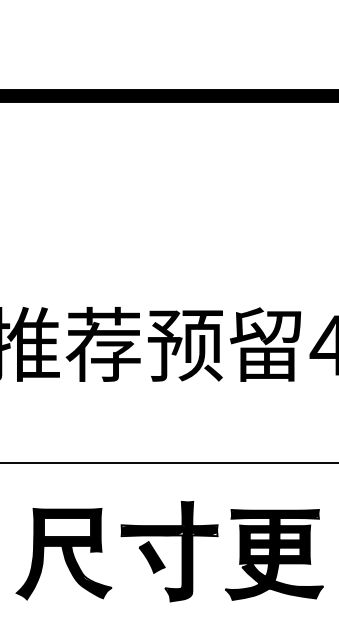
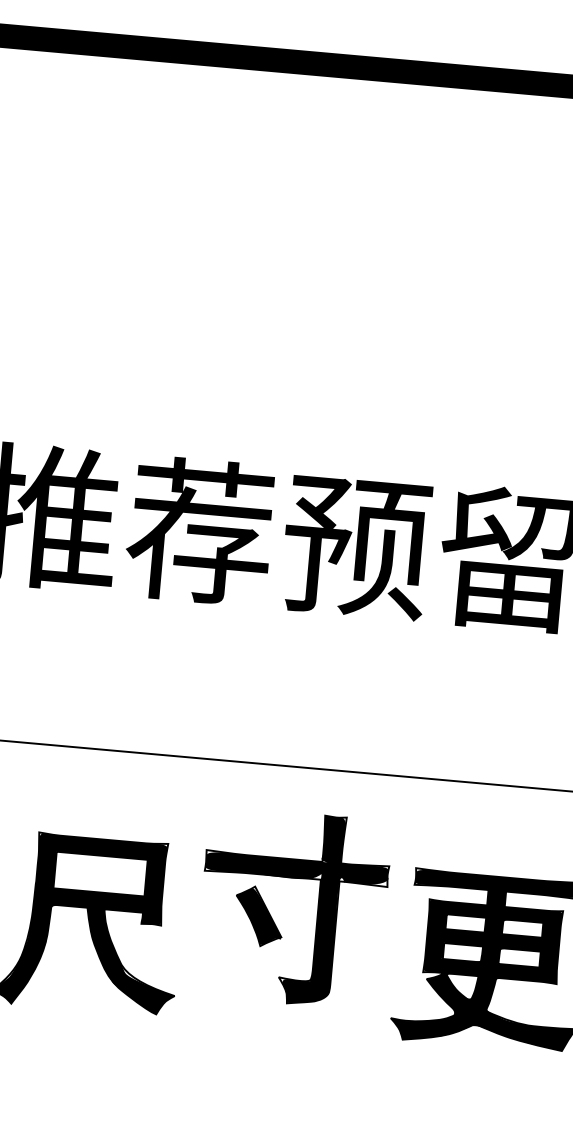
part: (160, 558) -> (274, 919), moved

